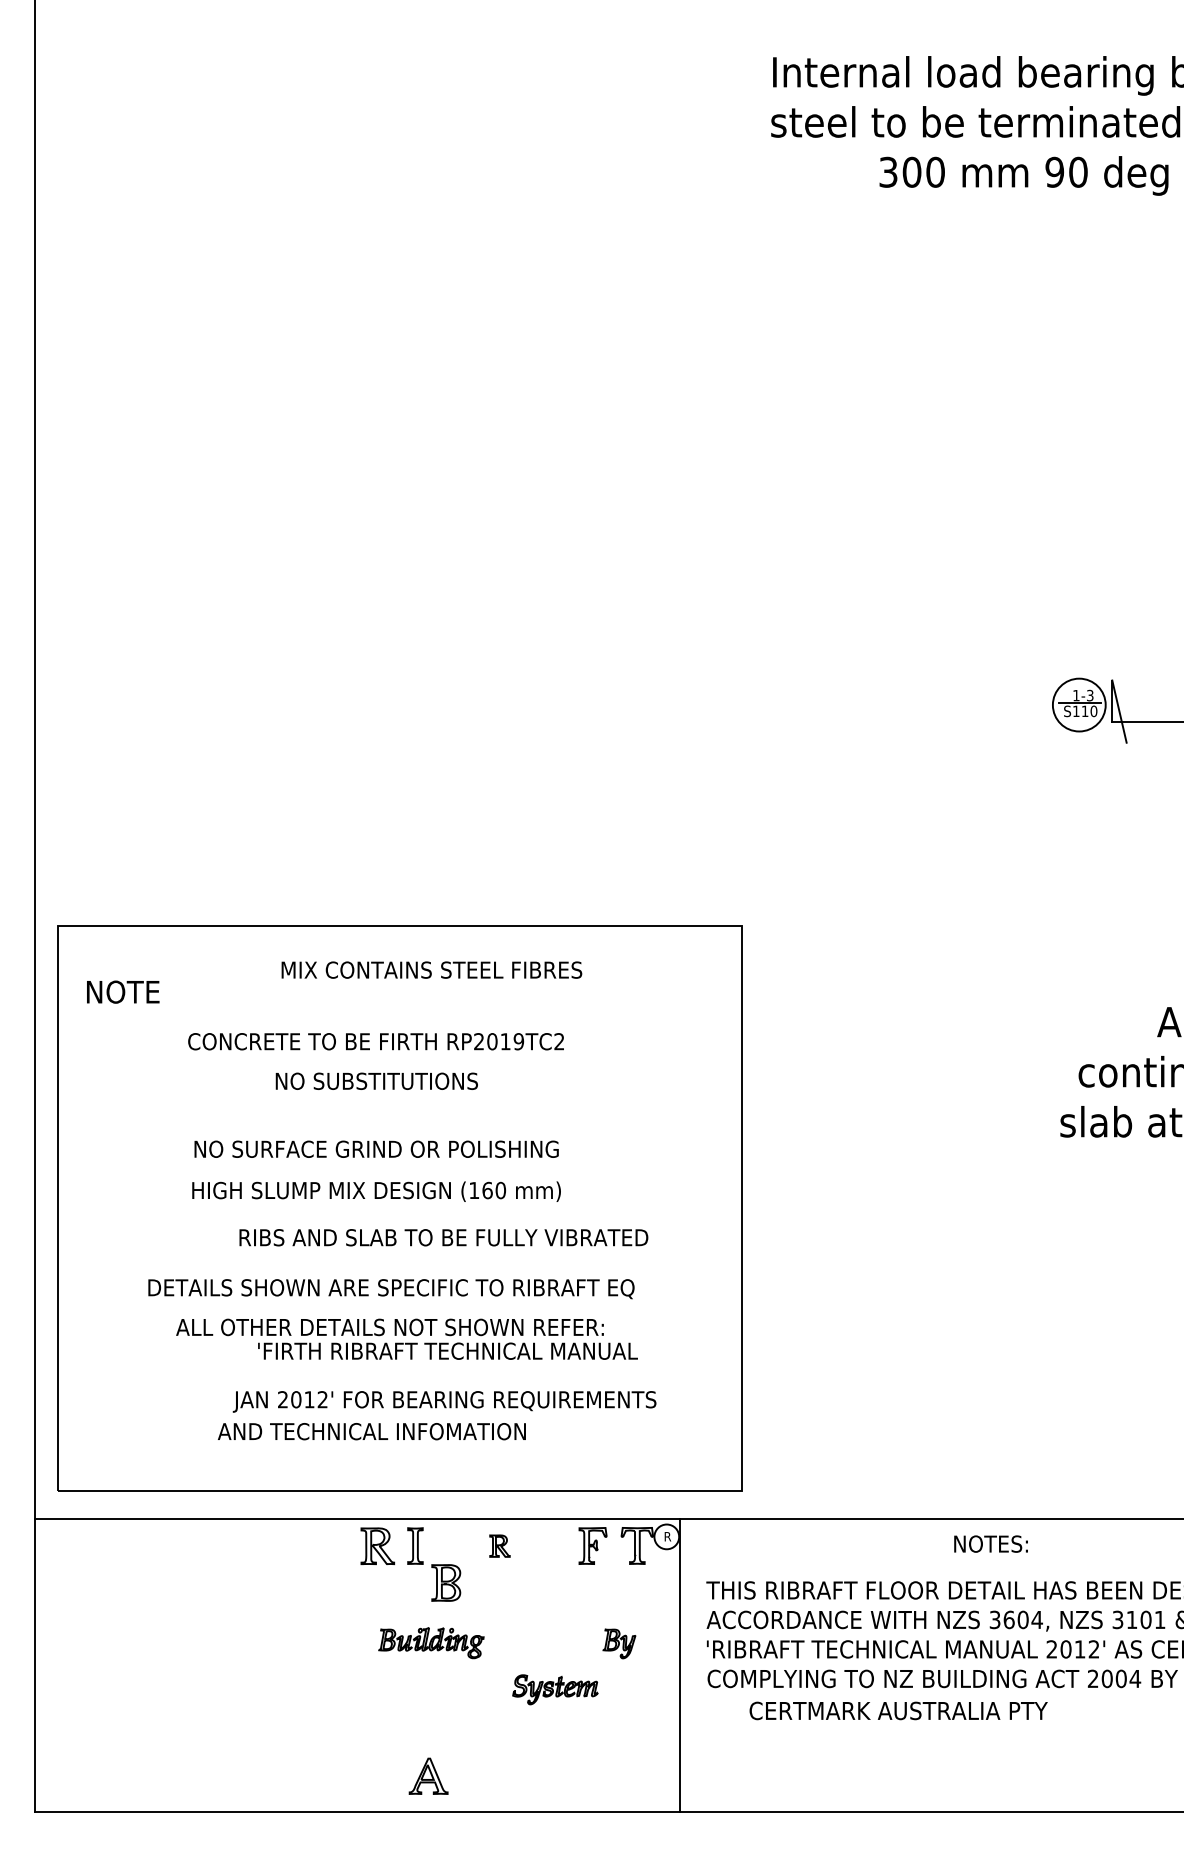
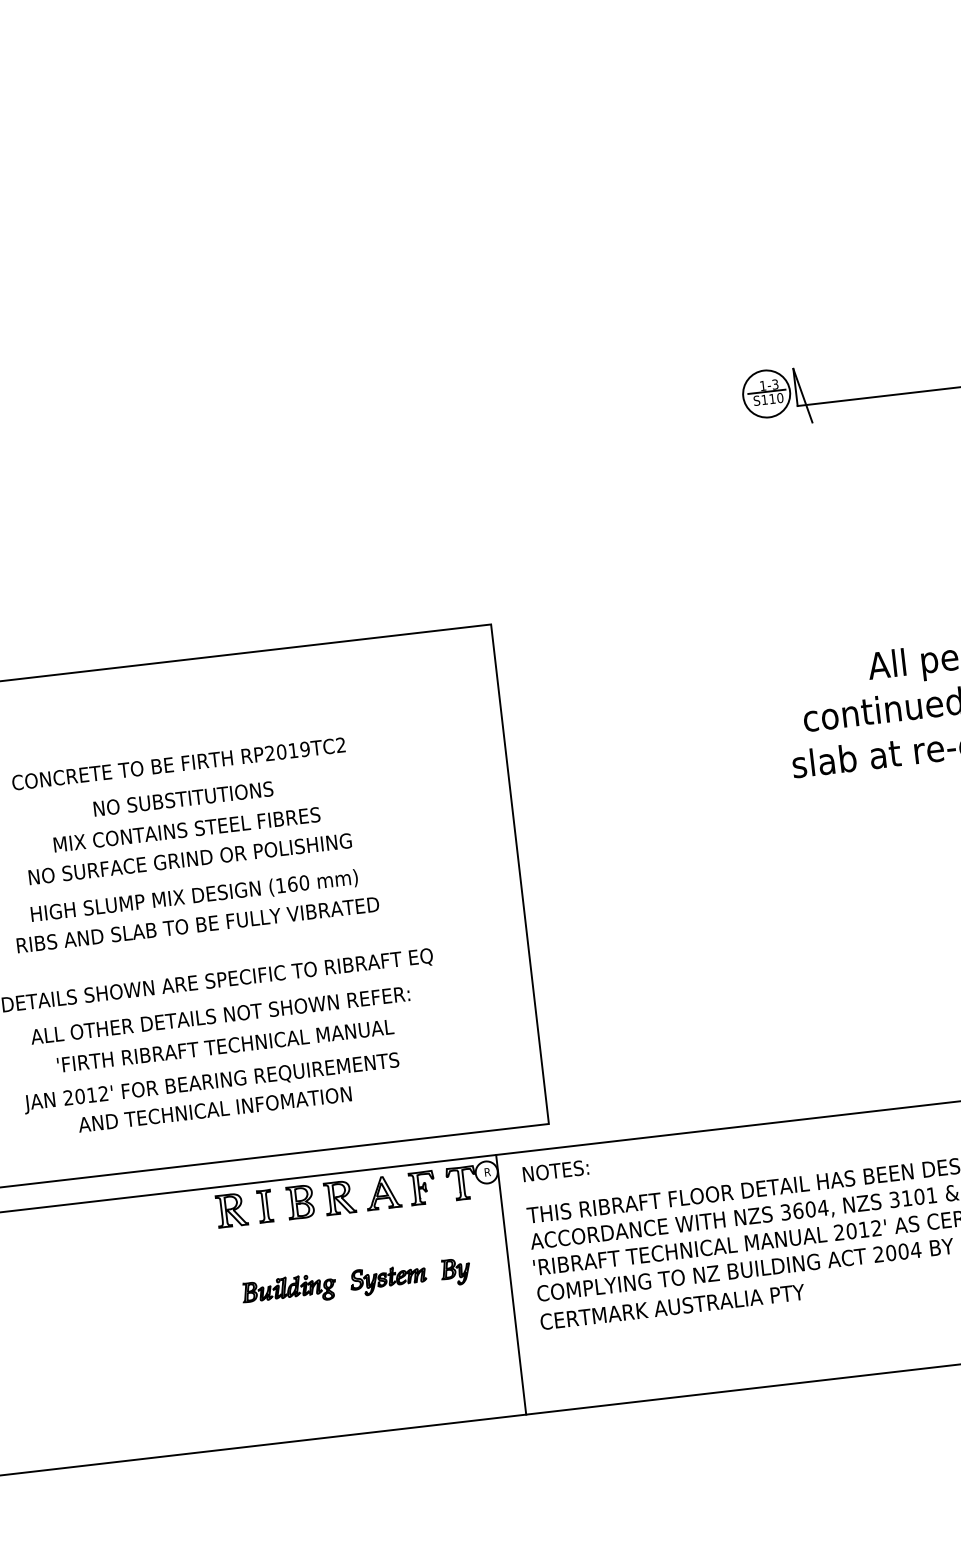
text: (431, 969) -> (186, 829), moved
text: (443, 1237) -> (197, 924), moved
text: (447, 1350) -> (225, 1045), moved
text: (444, 1401) -> (211, 1082), moved
text: (990, 1543) -> (555, 1170), moved
part: (499, 1545) -> (339, 1197), size x1.67
part: (446, 1582) -> (300, 1201), moved
part: (555, 1689) -> (388, 1279), moved
text: (898, 1710) -> (672, 1306), moved
part: (428, 1775) -> (382, 1192), moved

